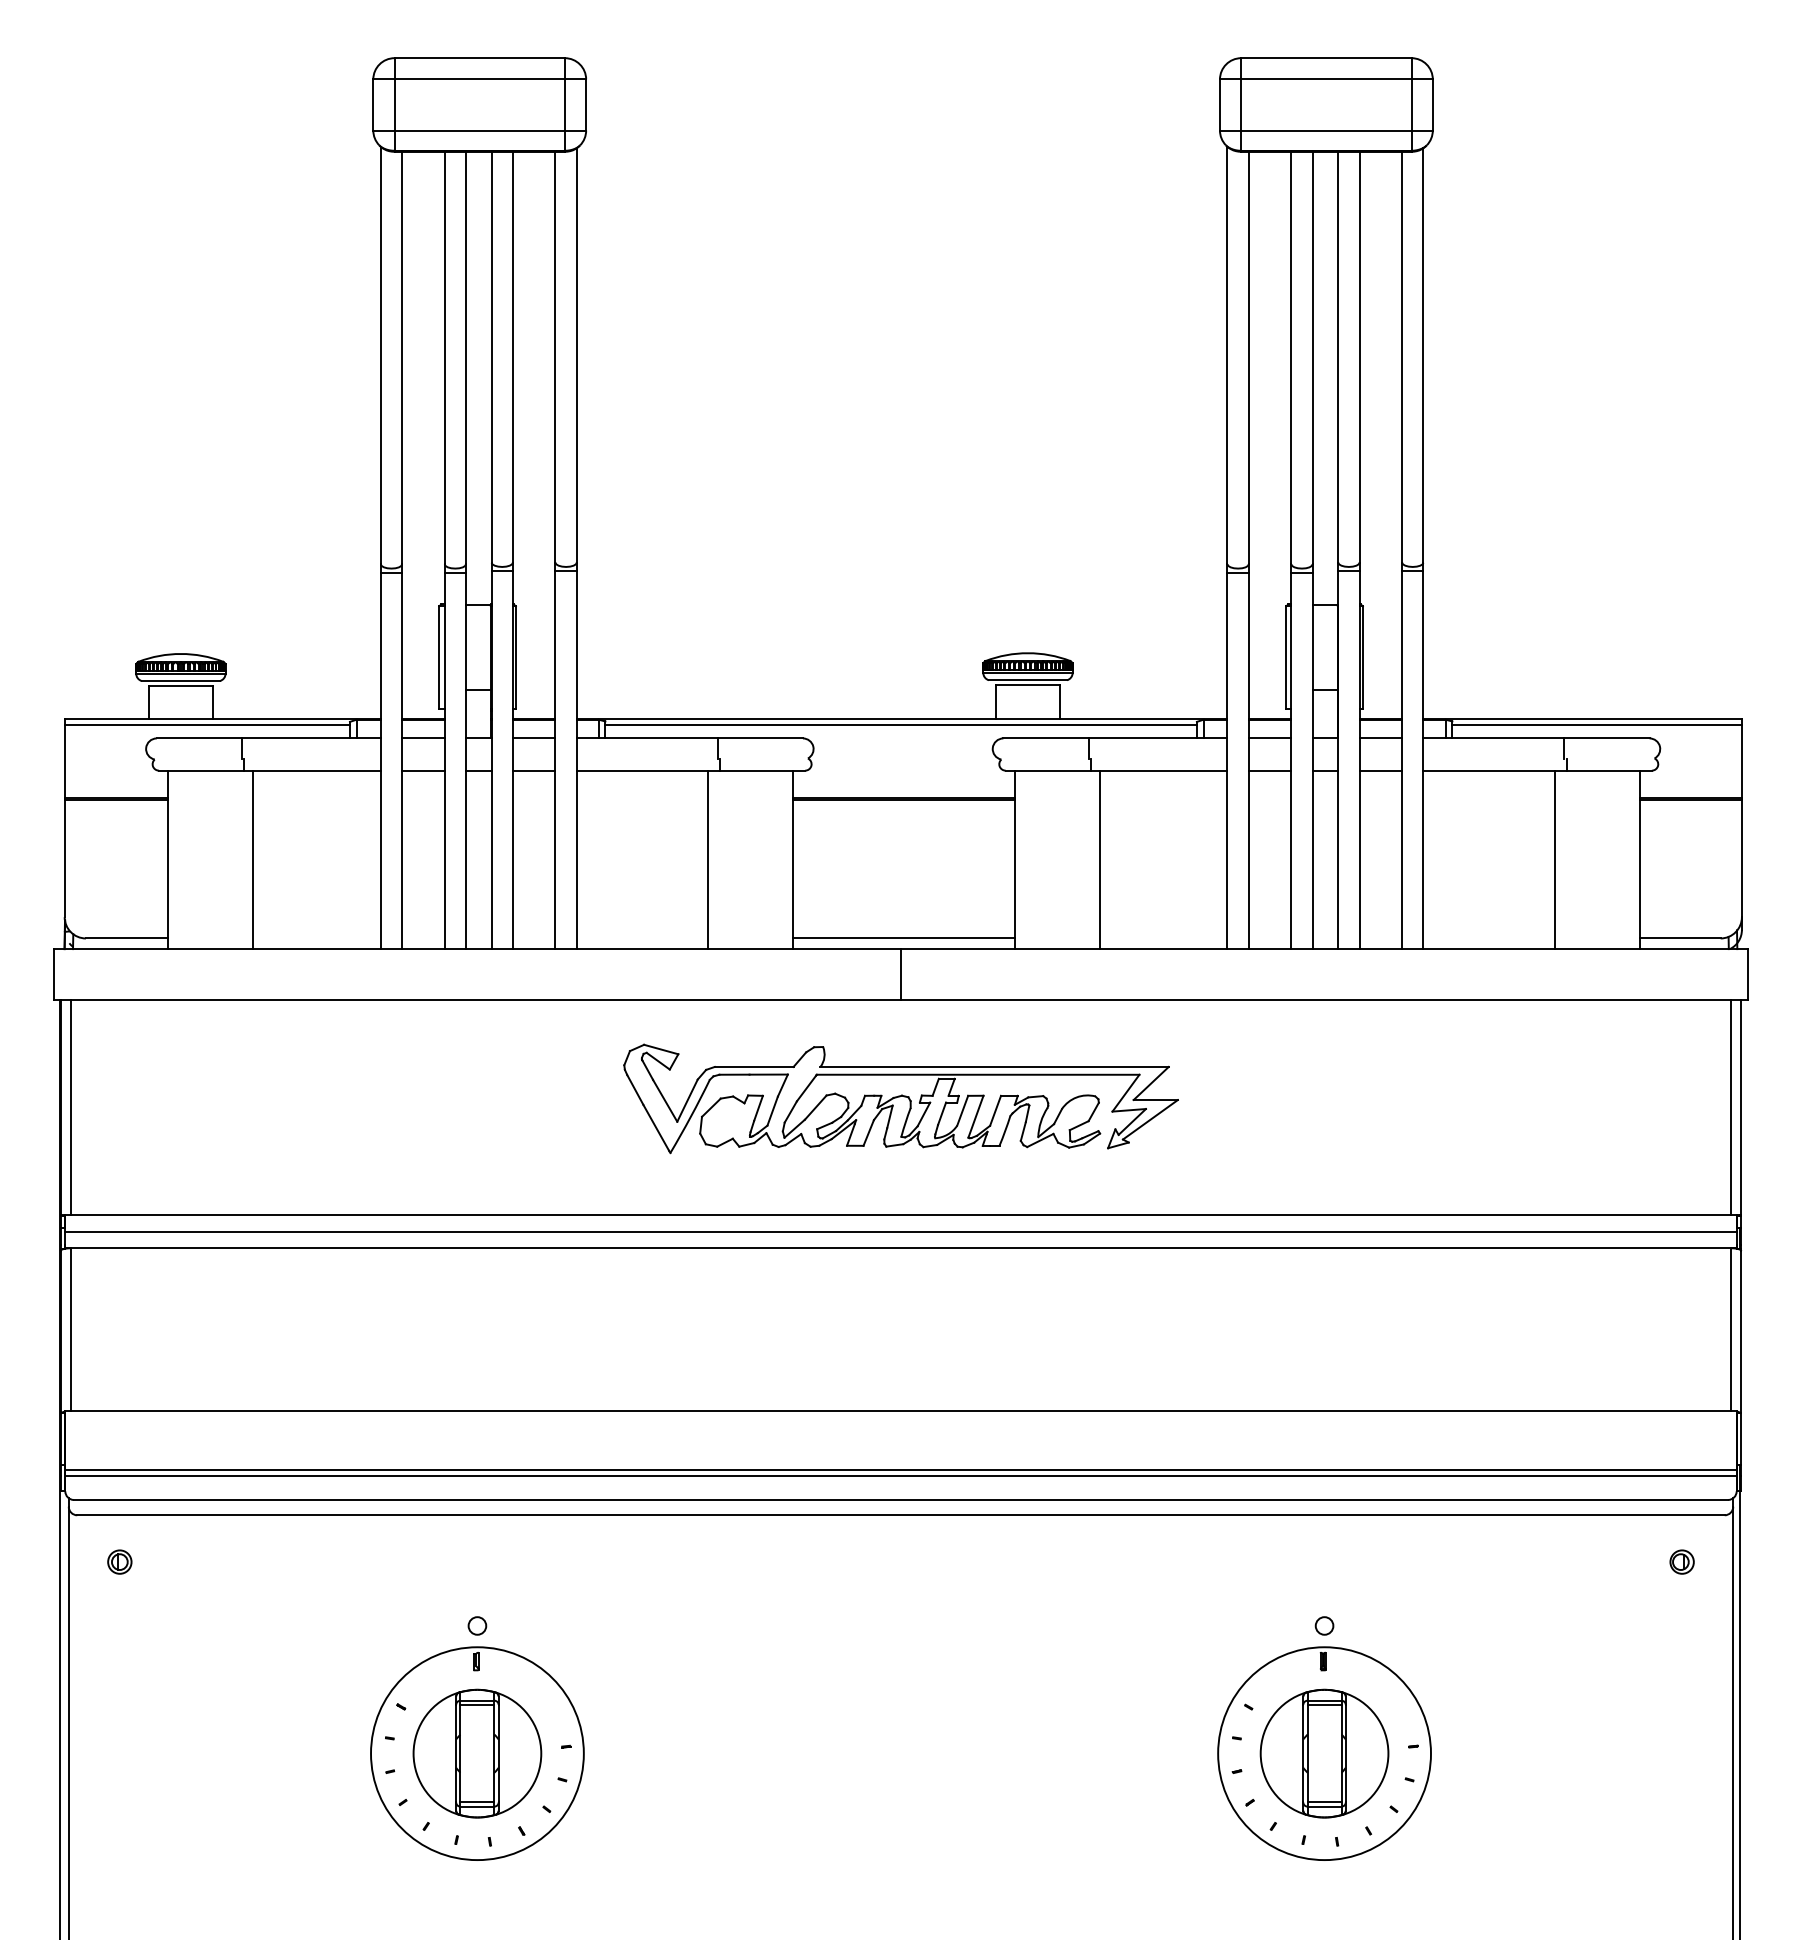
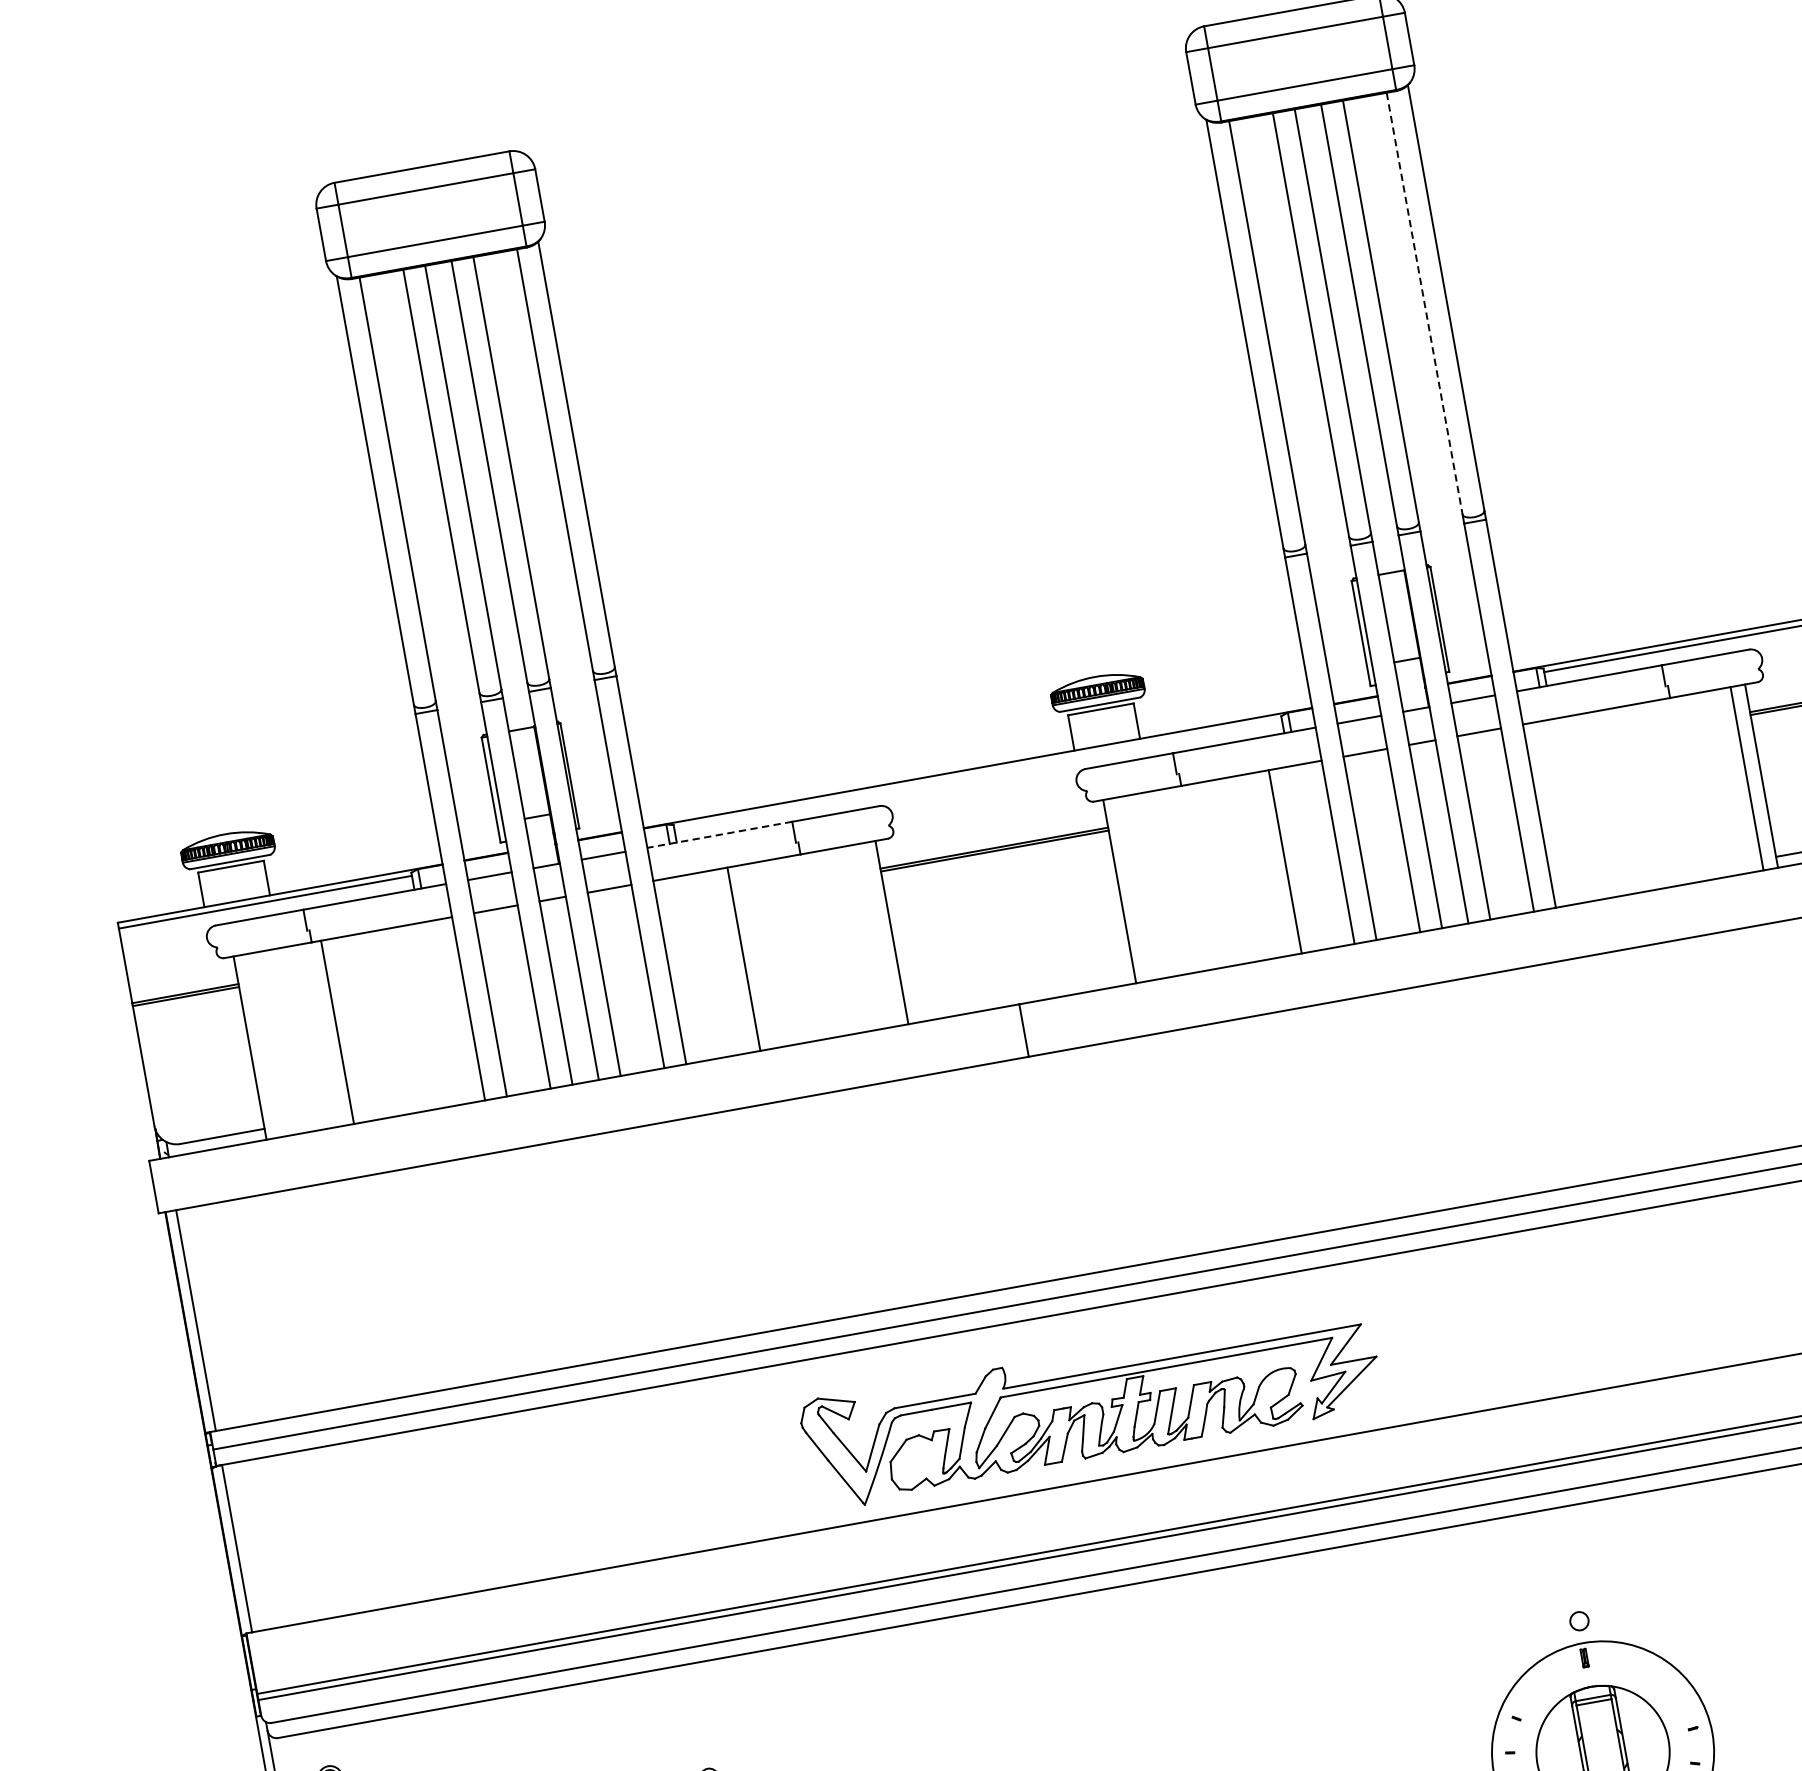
line: (1402, 357) -> (1425, 303), solid -> dashed
line: (900, 724) -> (977, 773), removed
line: (647, 738) -> (720, 834), solid -> dashed
line: (707, 859) -> (743, 958), moved
line: (1099, 859) -> (1284, 861), moved
line: (1554, 859) -> (1746, 778), moved
line: (903, 938) -> (1019, 992), removed
part: (900, 1098) -> (1091, 1406), moved

